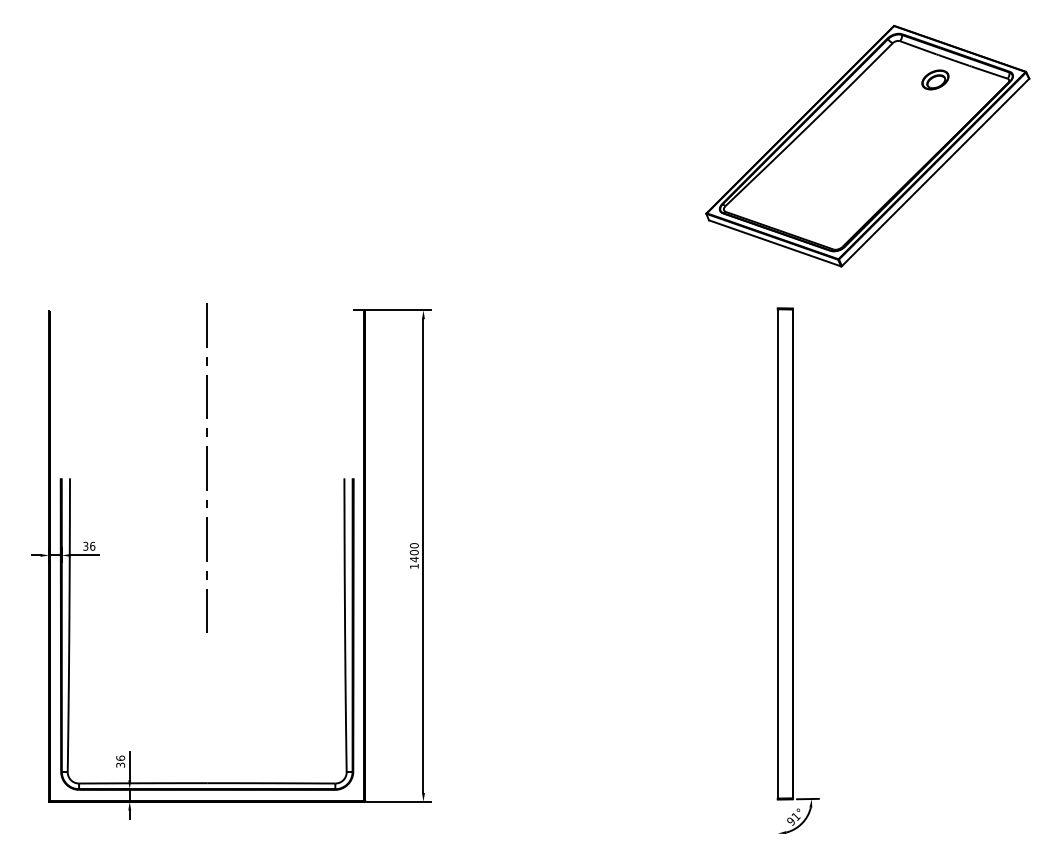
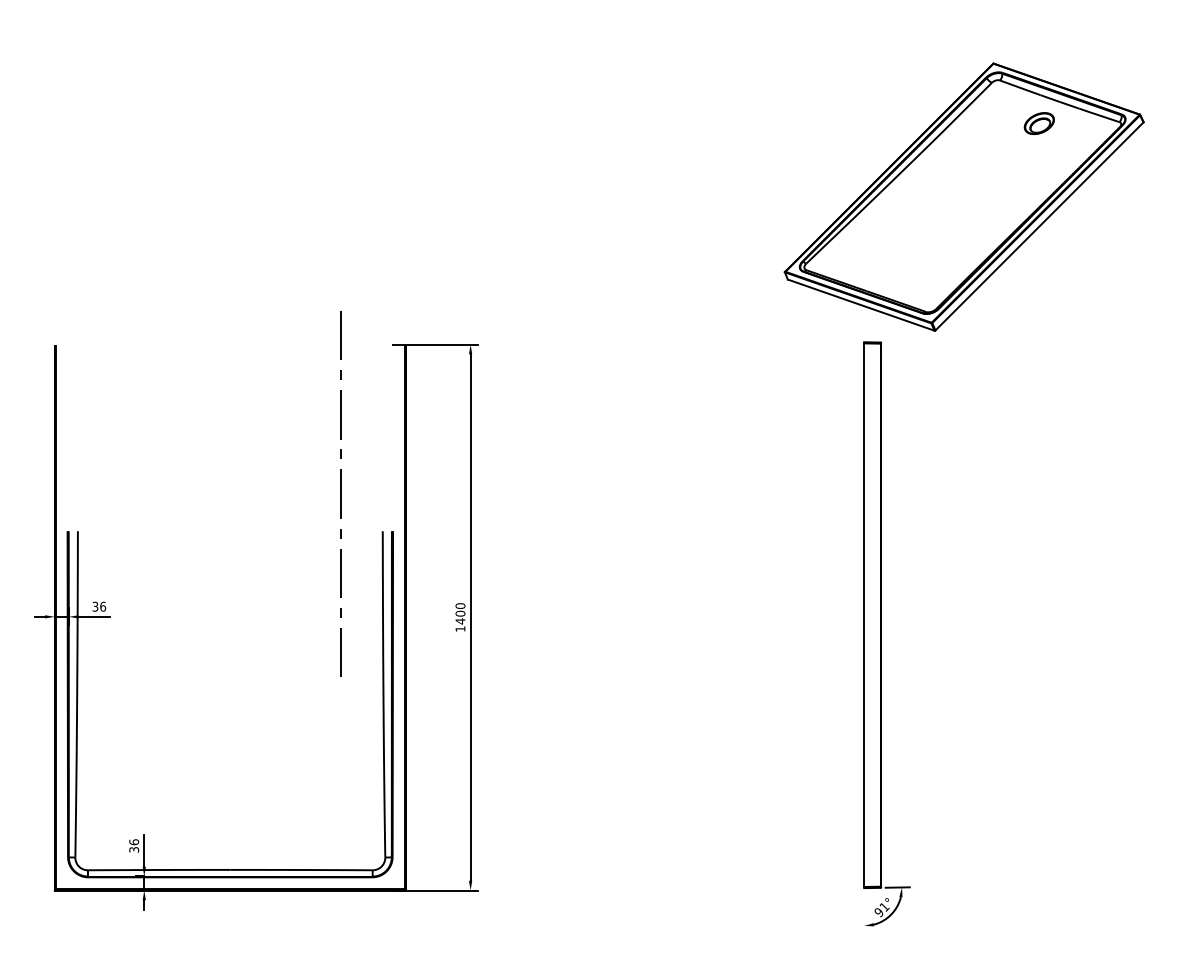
part: (867, 145) -> (963, 196), moved
line: (206, 467) -> (340, 493), moved

